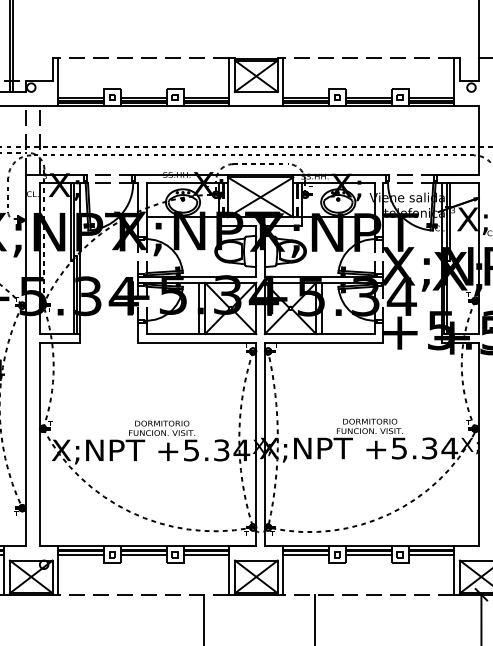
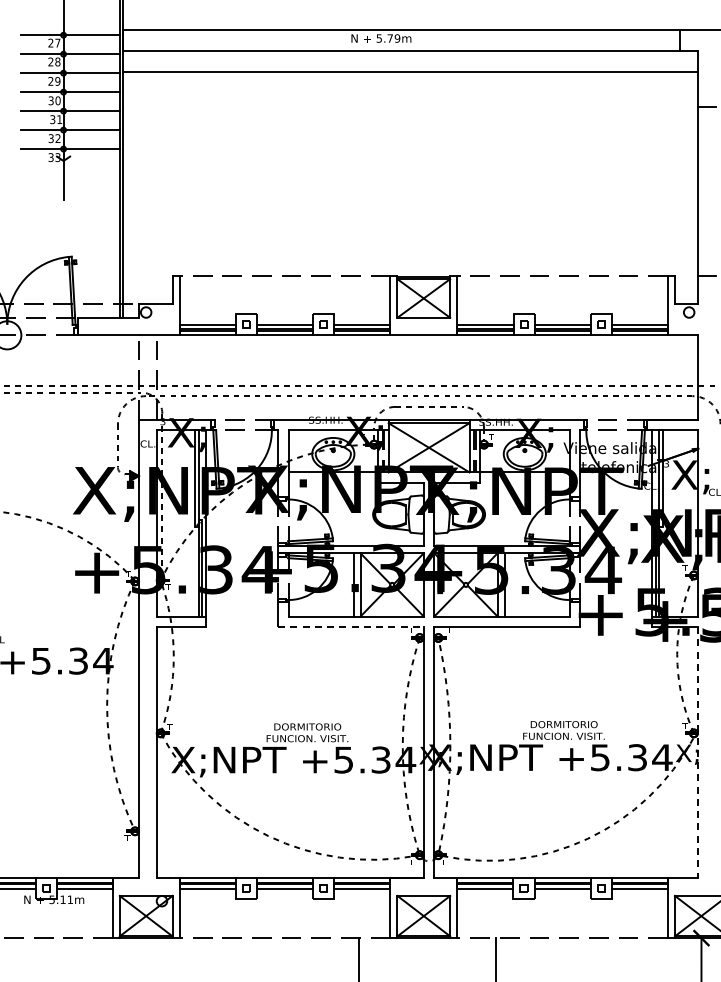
line: (196, 342) -> (350, 627), solid -> dashed
line: (478, 444) -> (697, 752), solid -> dashed

